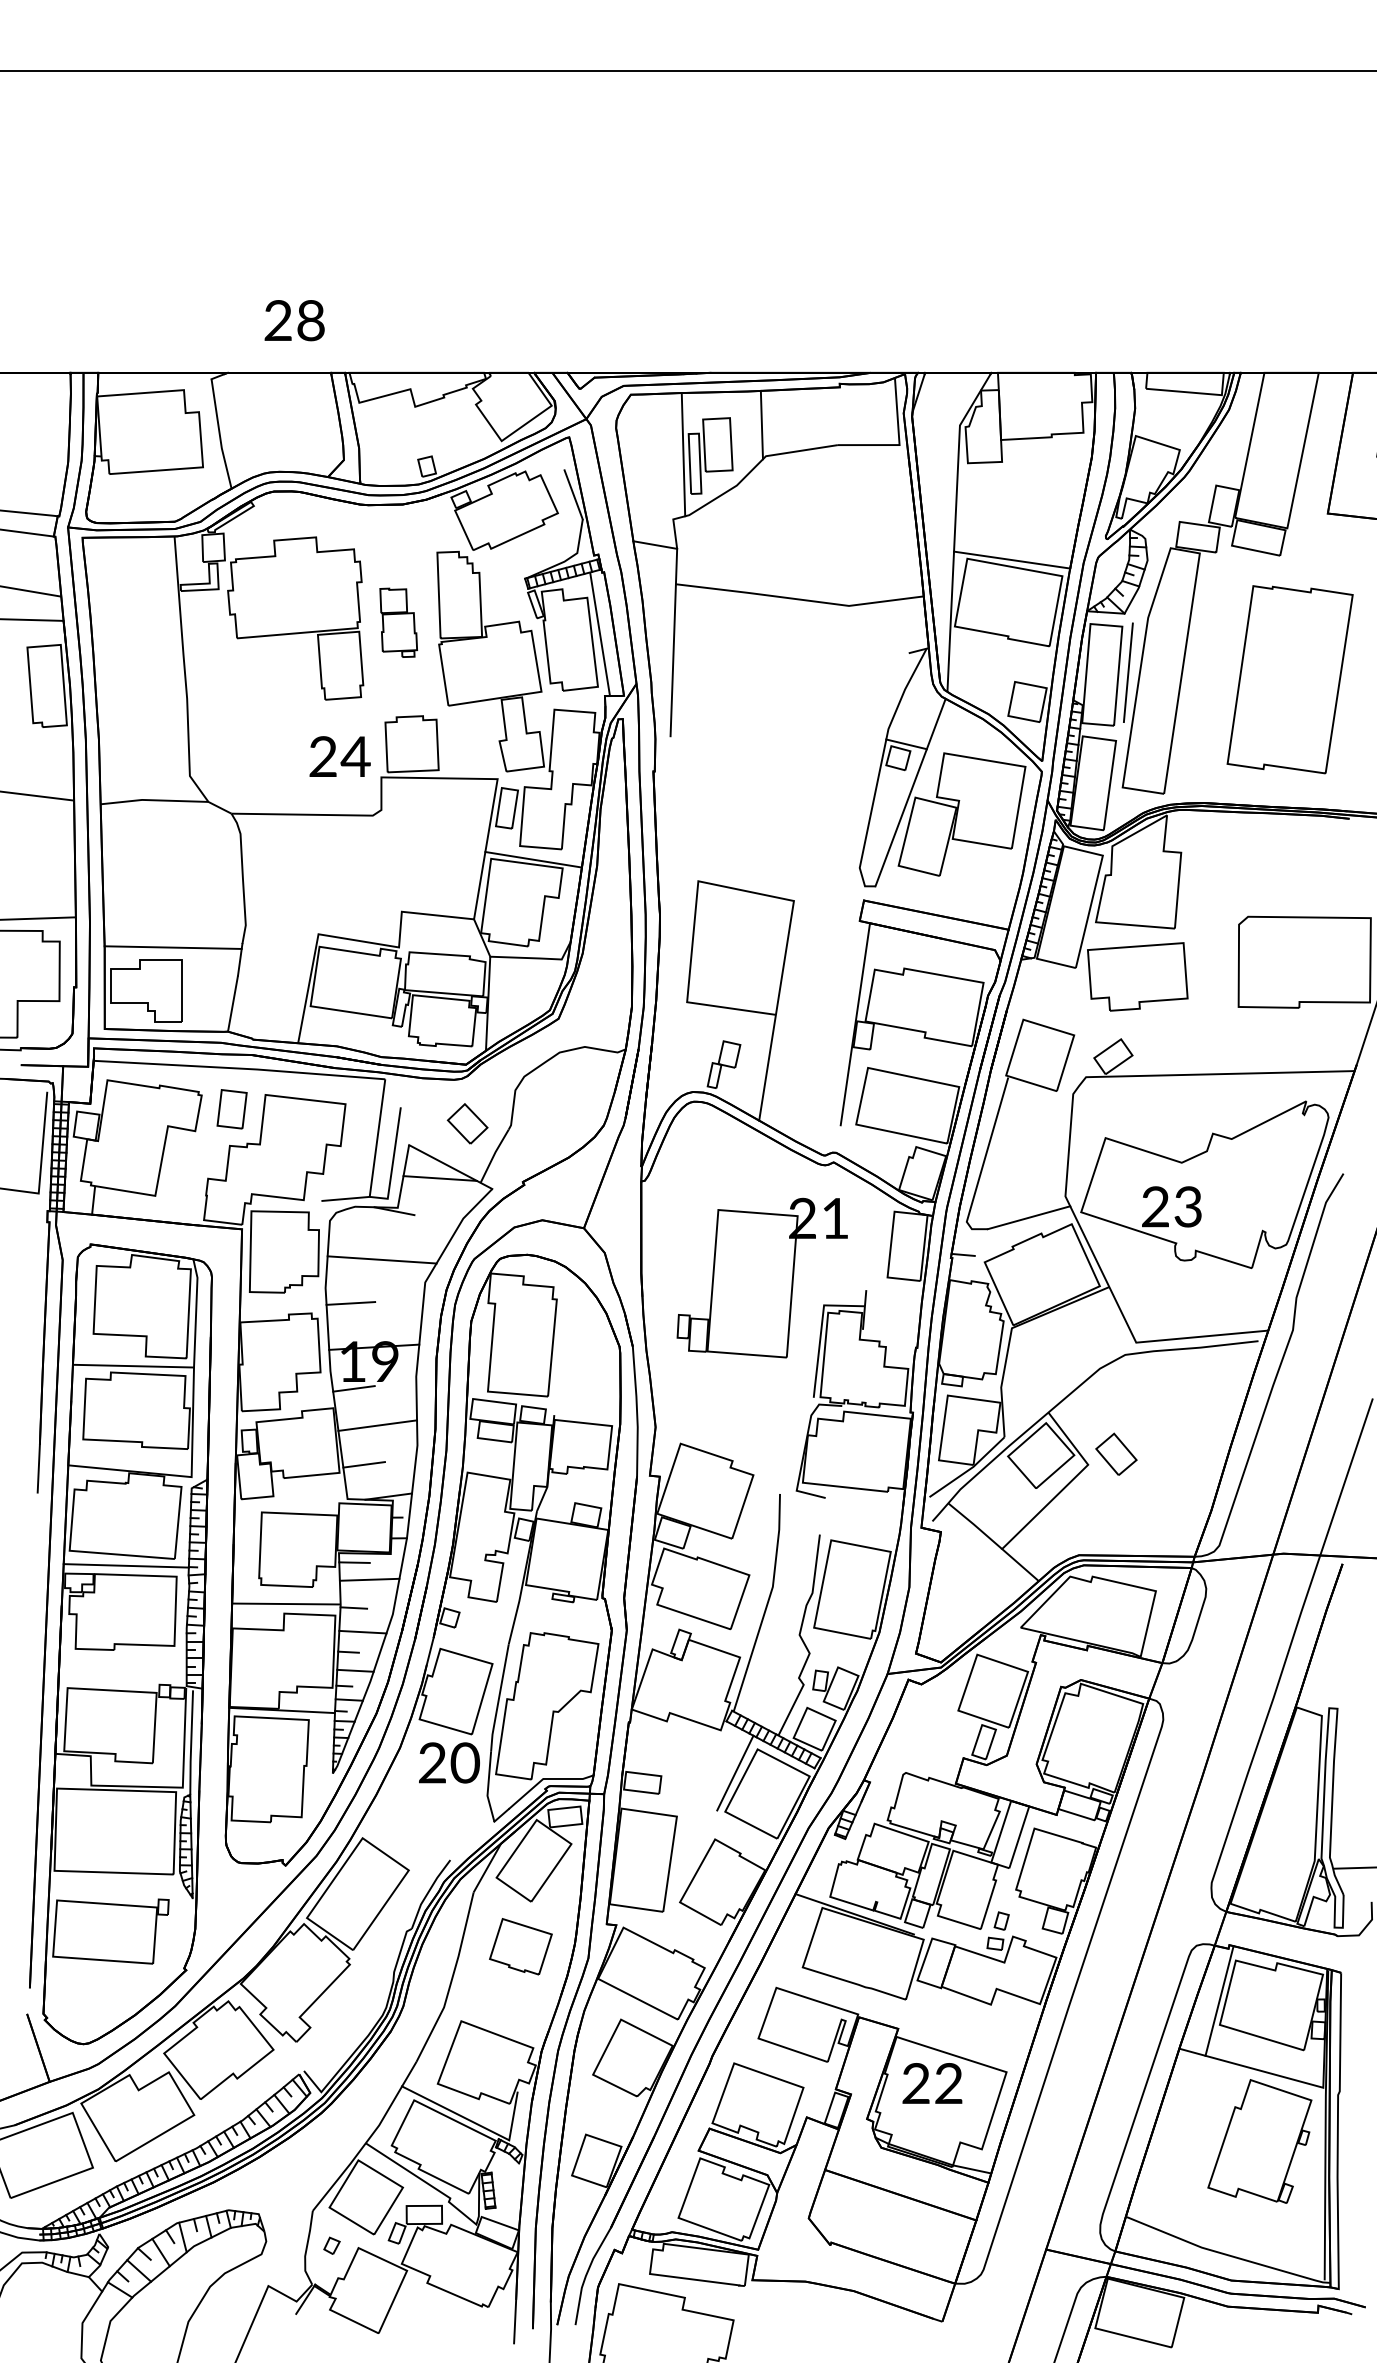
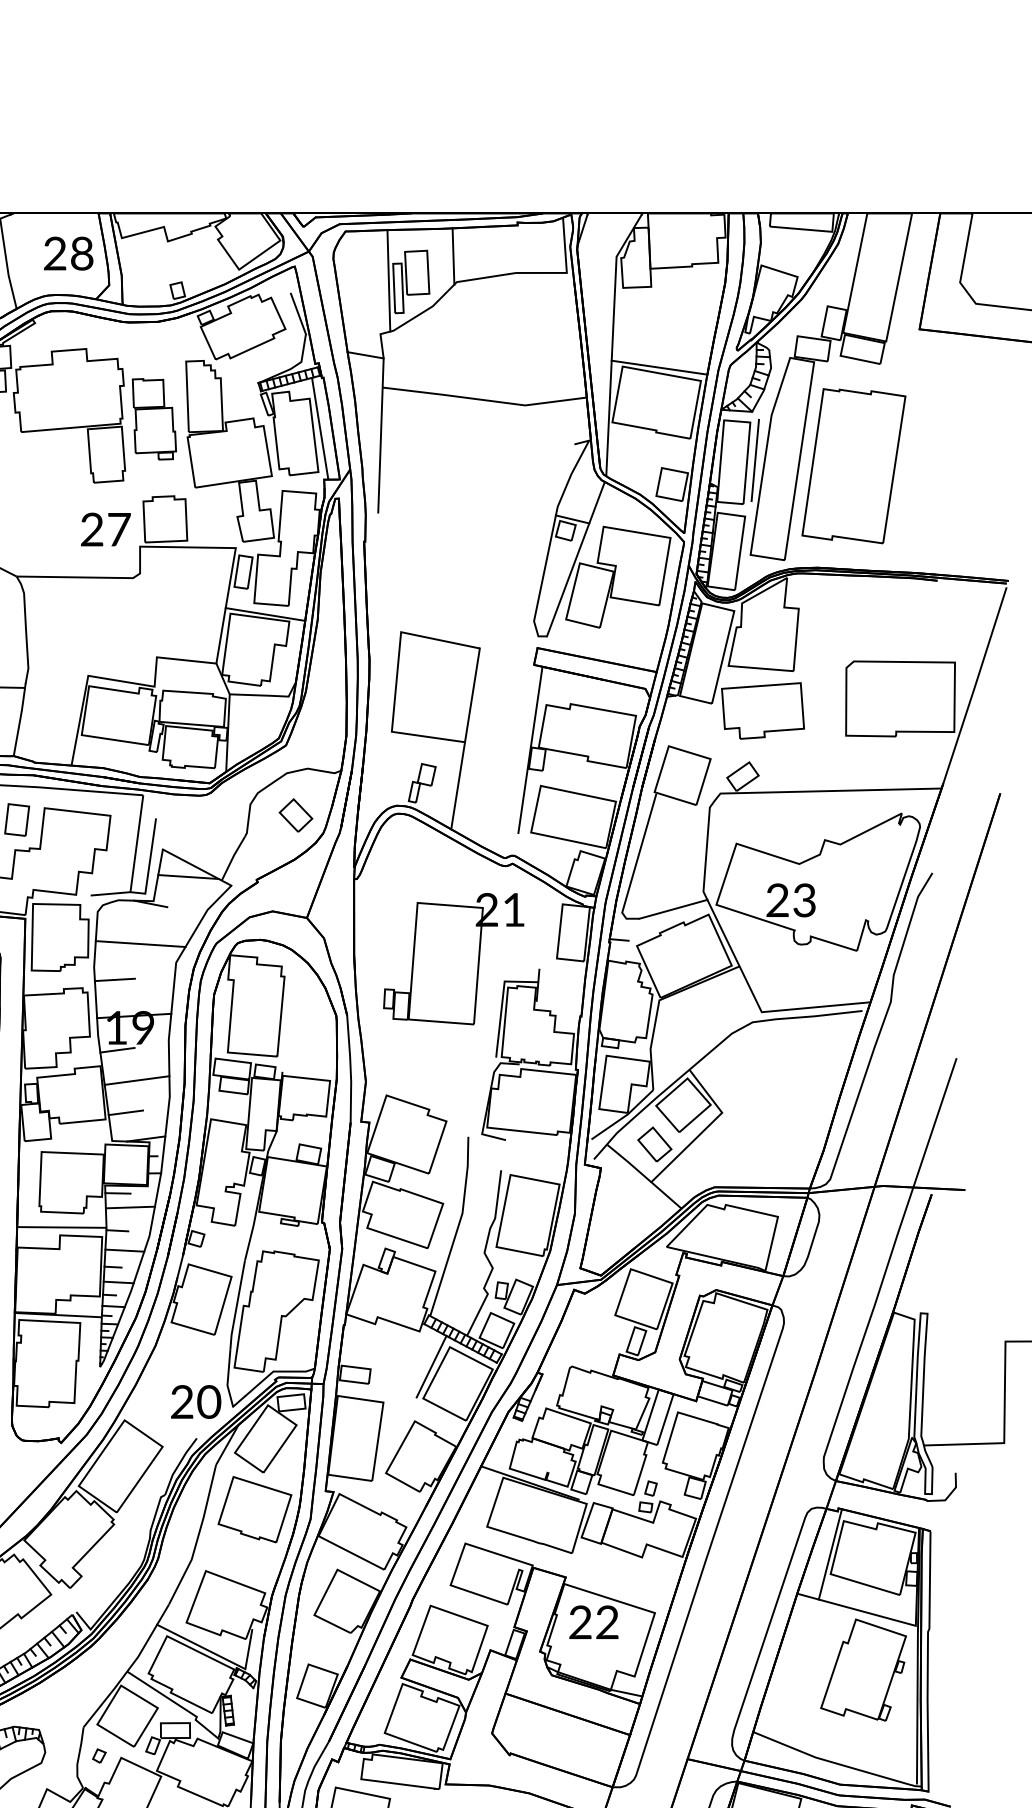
text: (294, 320) -> (68, 253), moved
part: (398, 622) -> (154, 419), size x1.43
part: (1289, 679) -> (853, 466), moved
text: (355, 756) -> (118, 529), 24 -> 27
part: (467, 1123) -> (295, 815), moved
part: (1116, 1453) -> (654, 1143), moved
text: (449, 1762) -> (196, 1401), moved
part: (520, 1946) -> (254, 1509), size x1.43

